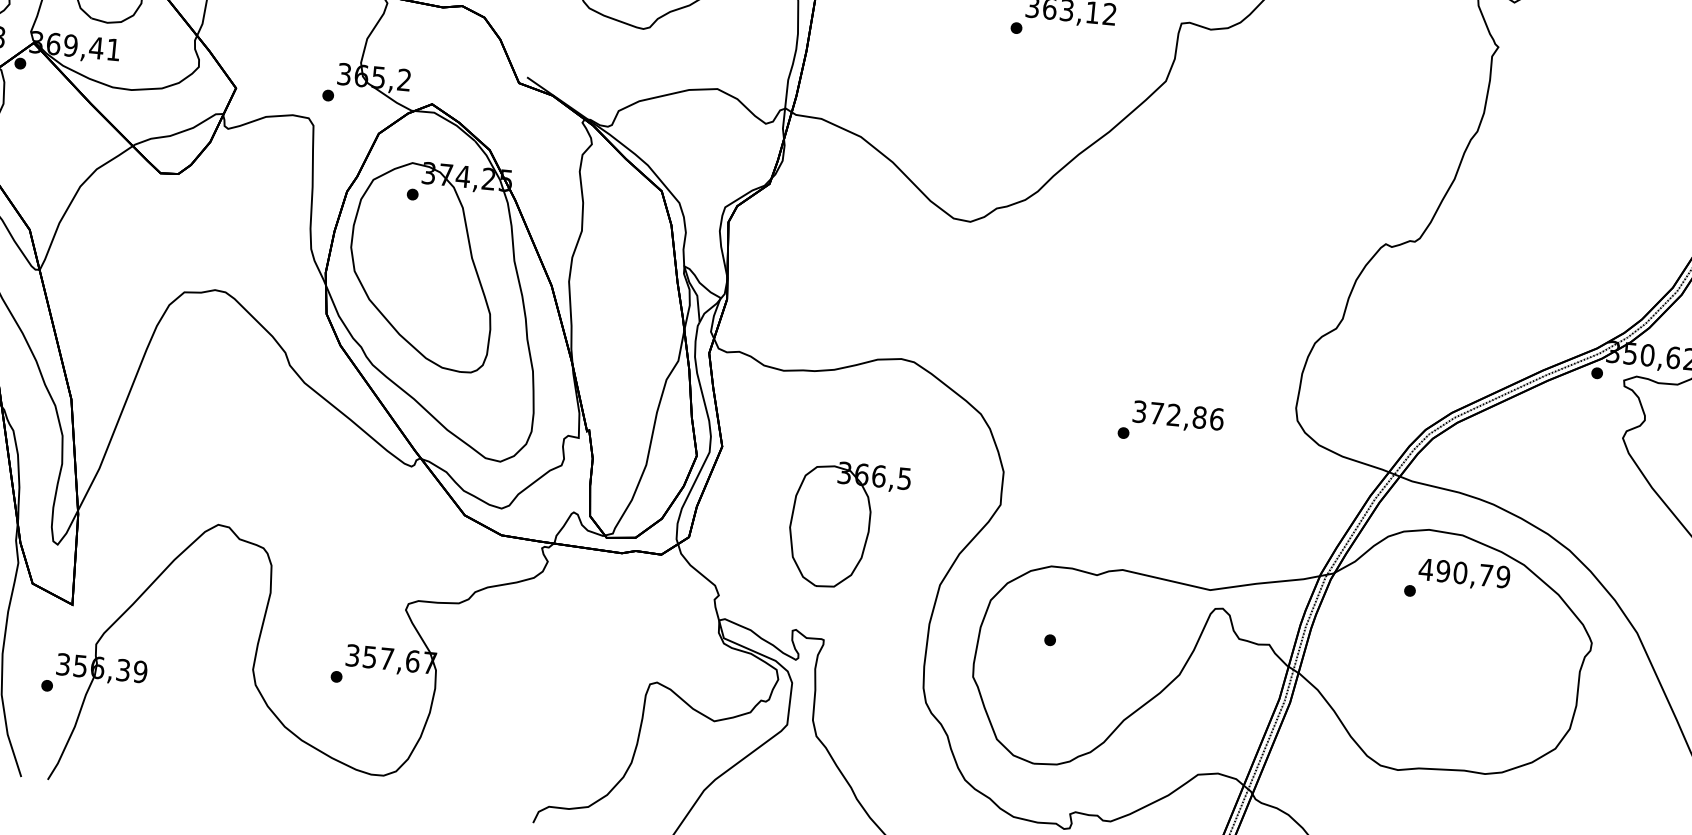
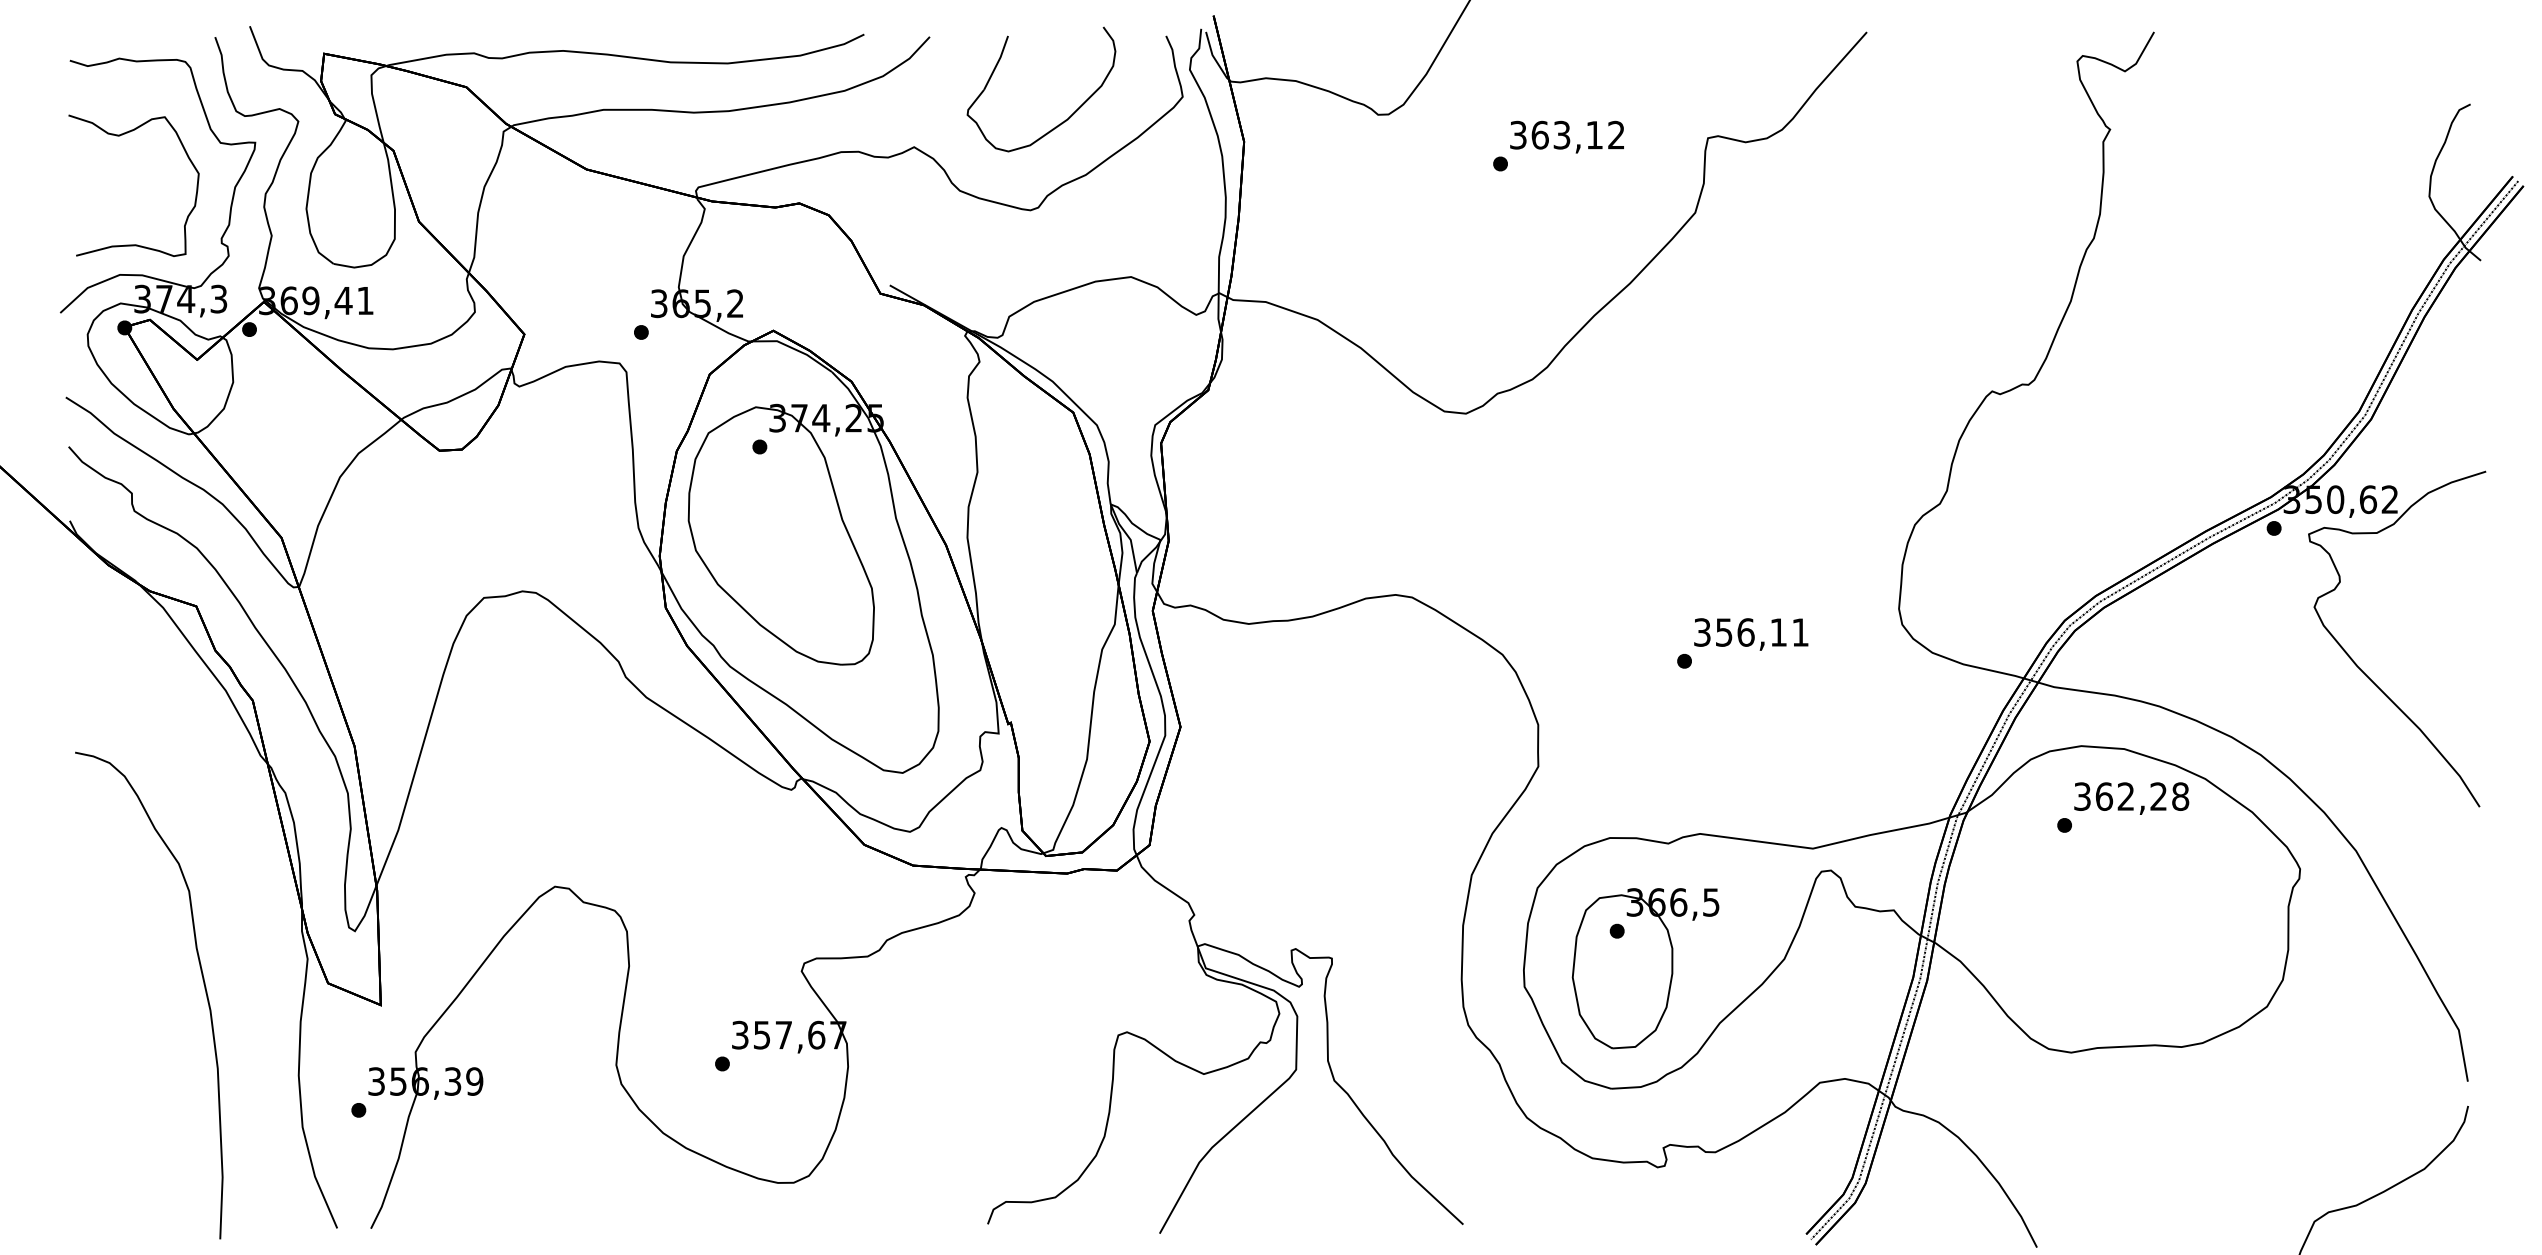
text: (1187, 416) -> (1762, 632), 372,86 -> 356,11
part: (847, 525) -> (1645, 968), moved
text: (1464, 573) -> (2131, 796), 490,79 -> 362,28

